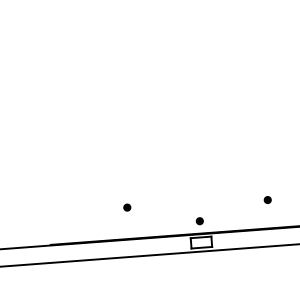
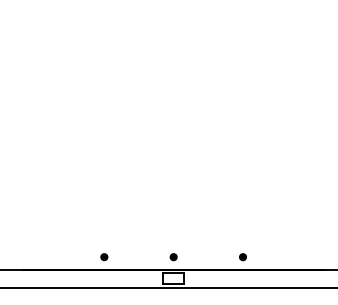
part: (267, 200) -> (242, 257), moved
part: (127, 207) -> (104, 257), moved

